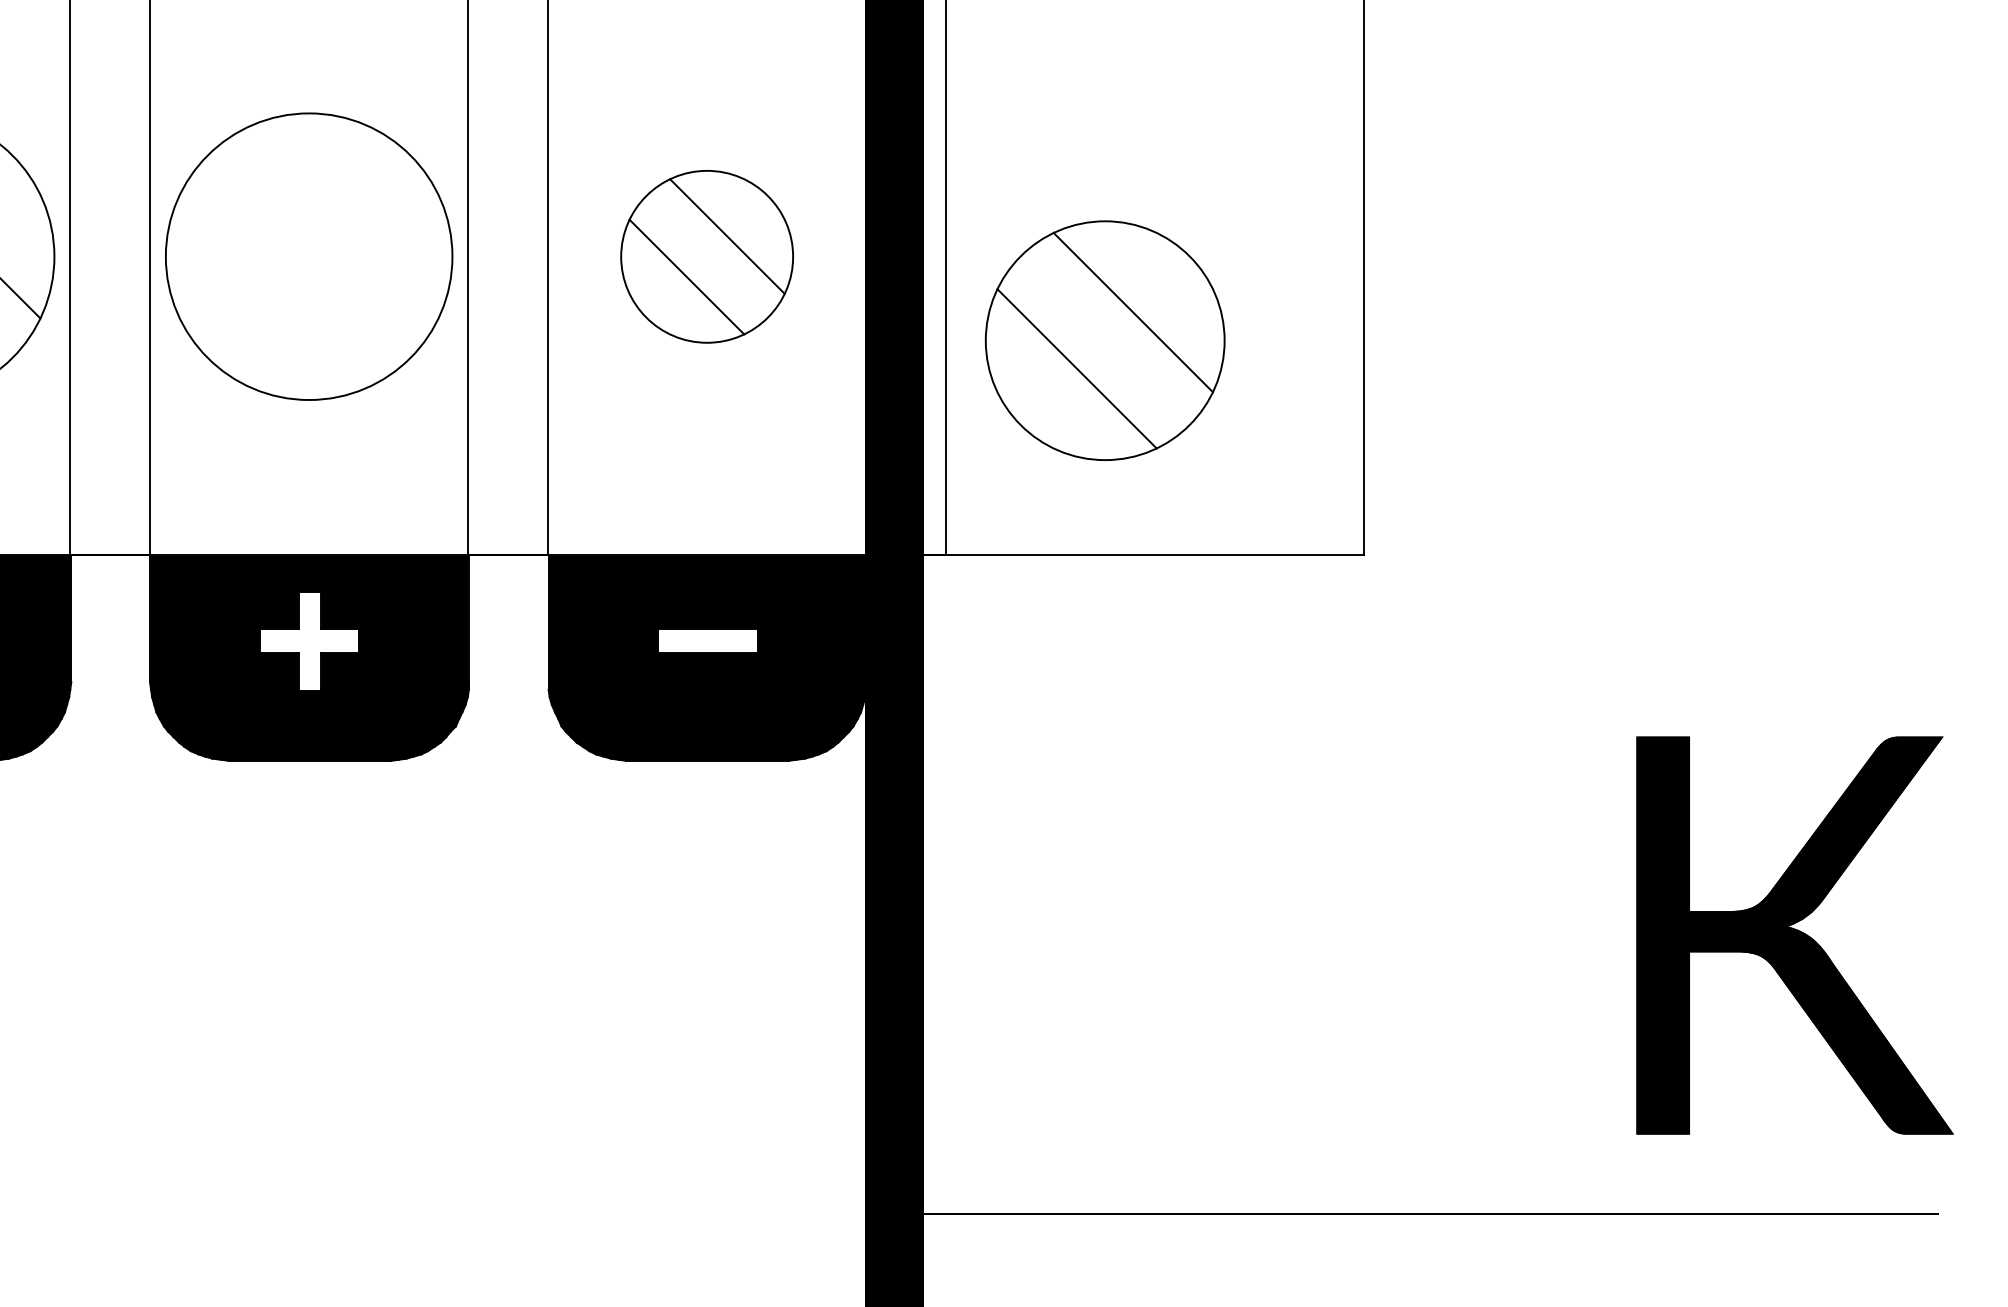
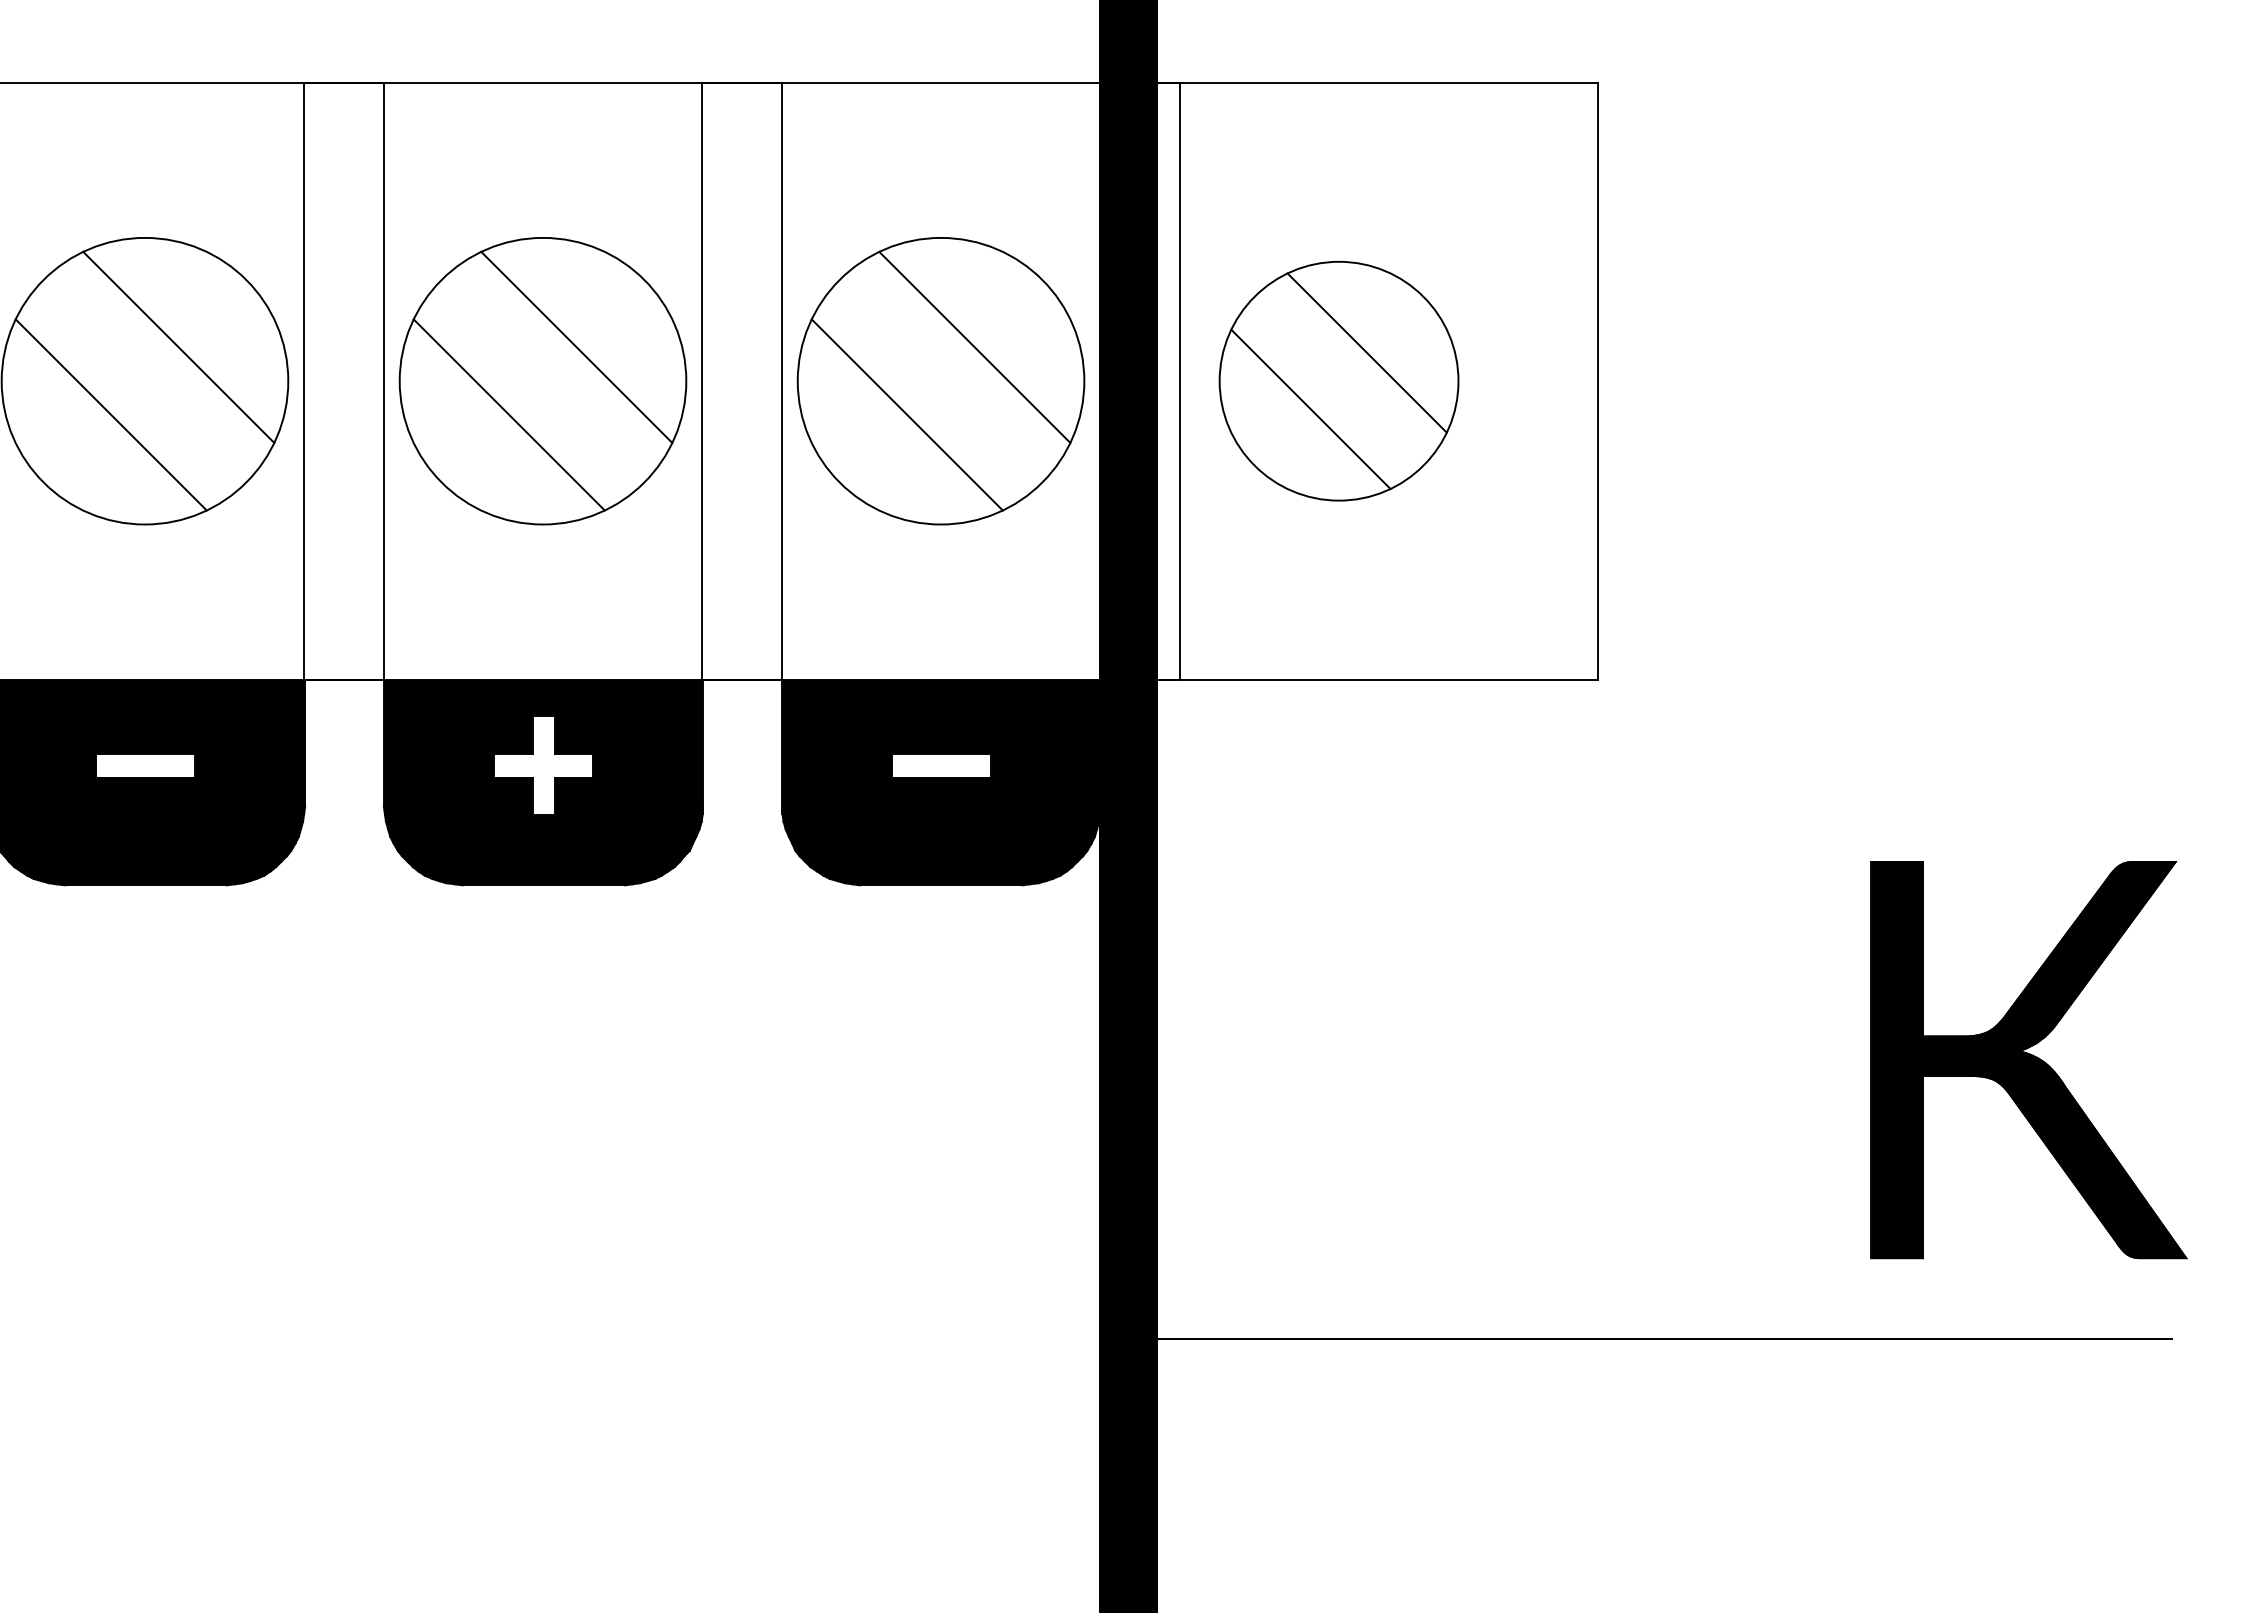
line: (342, 222) -> (576, 346), added
part: (706, 257) -> (940, 381), size x1.67
line: (274, 290) -> (508, 414), added
part: (1104, 340) -> (1338, 380), moved

